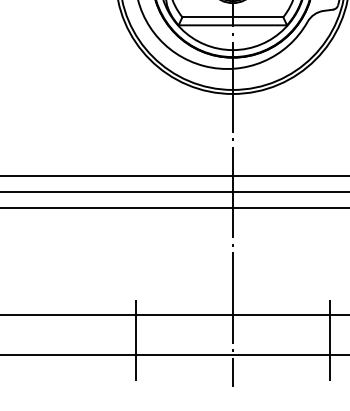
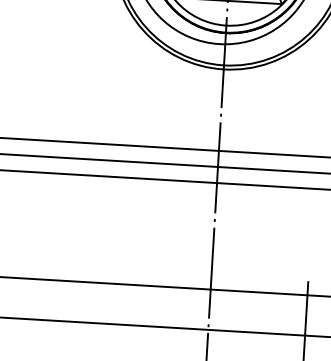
line: (135, 340) -> (111, 309), removed

